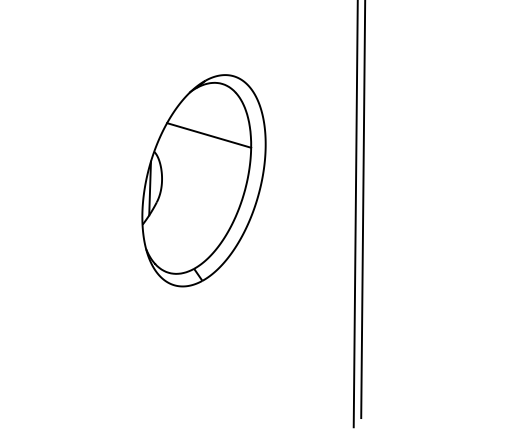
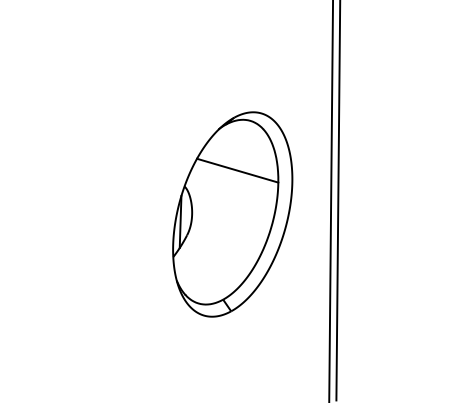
part: (203, 180) -> (232, 214), moved

